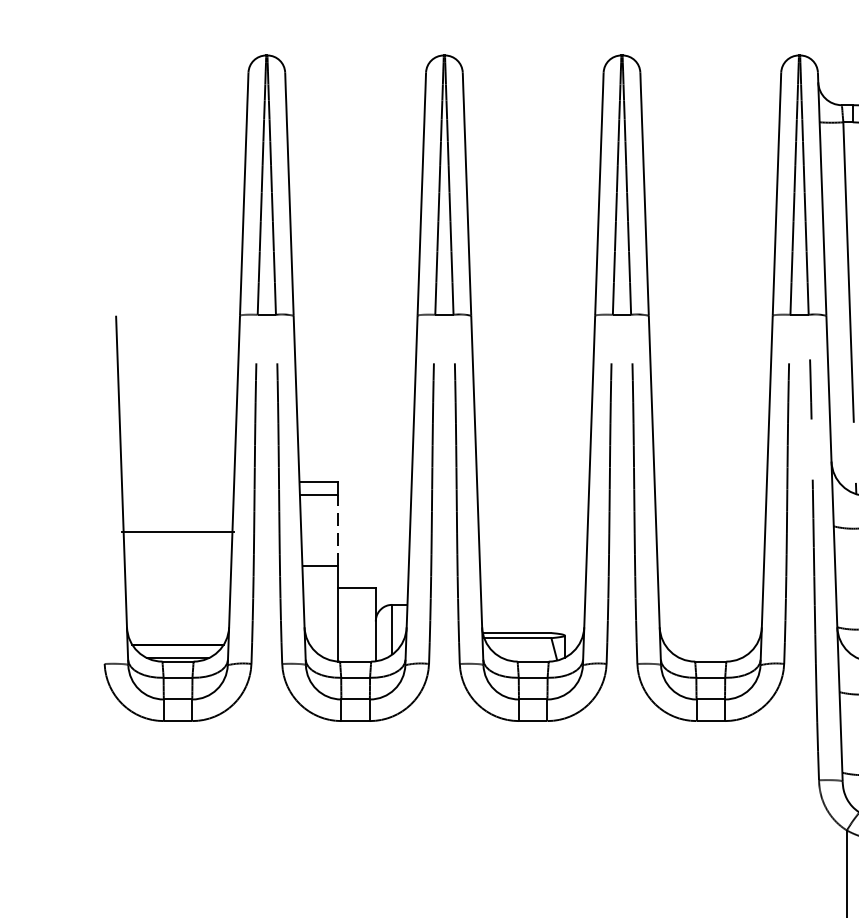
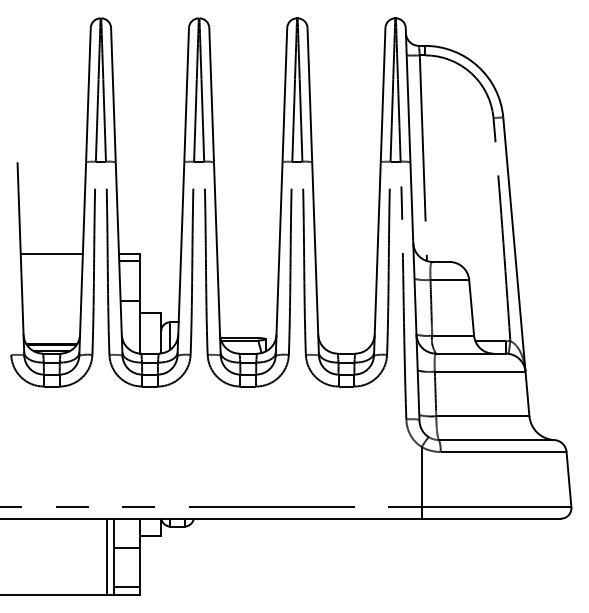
line: (338, 529) -> (140, 280), dashed -> solid
line: (177, 532) -> (51, 254), moved

